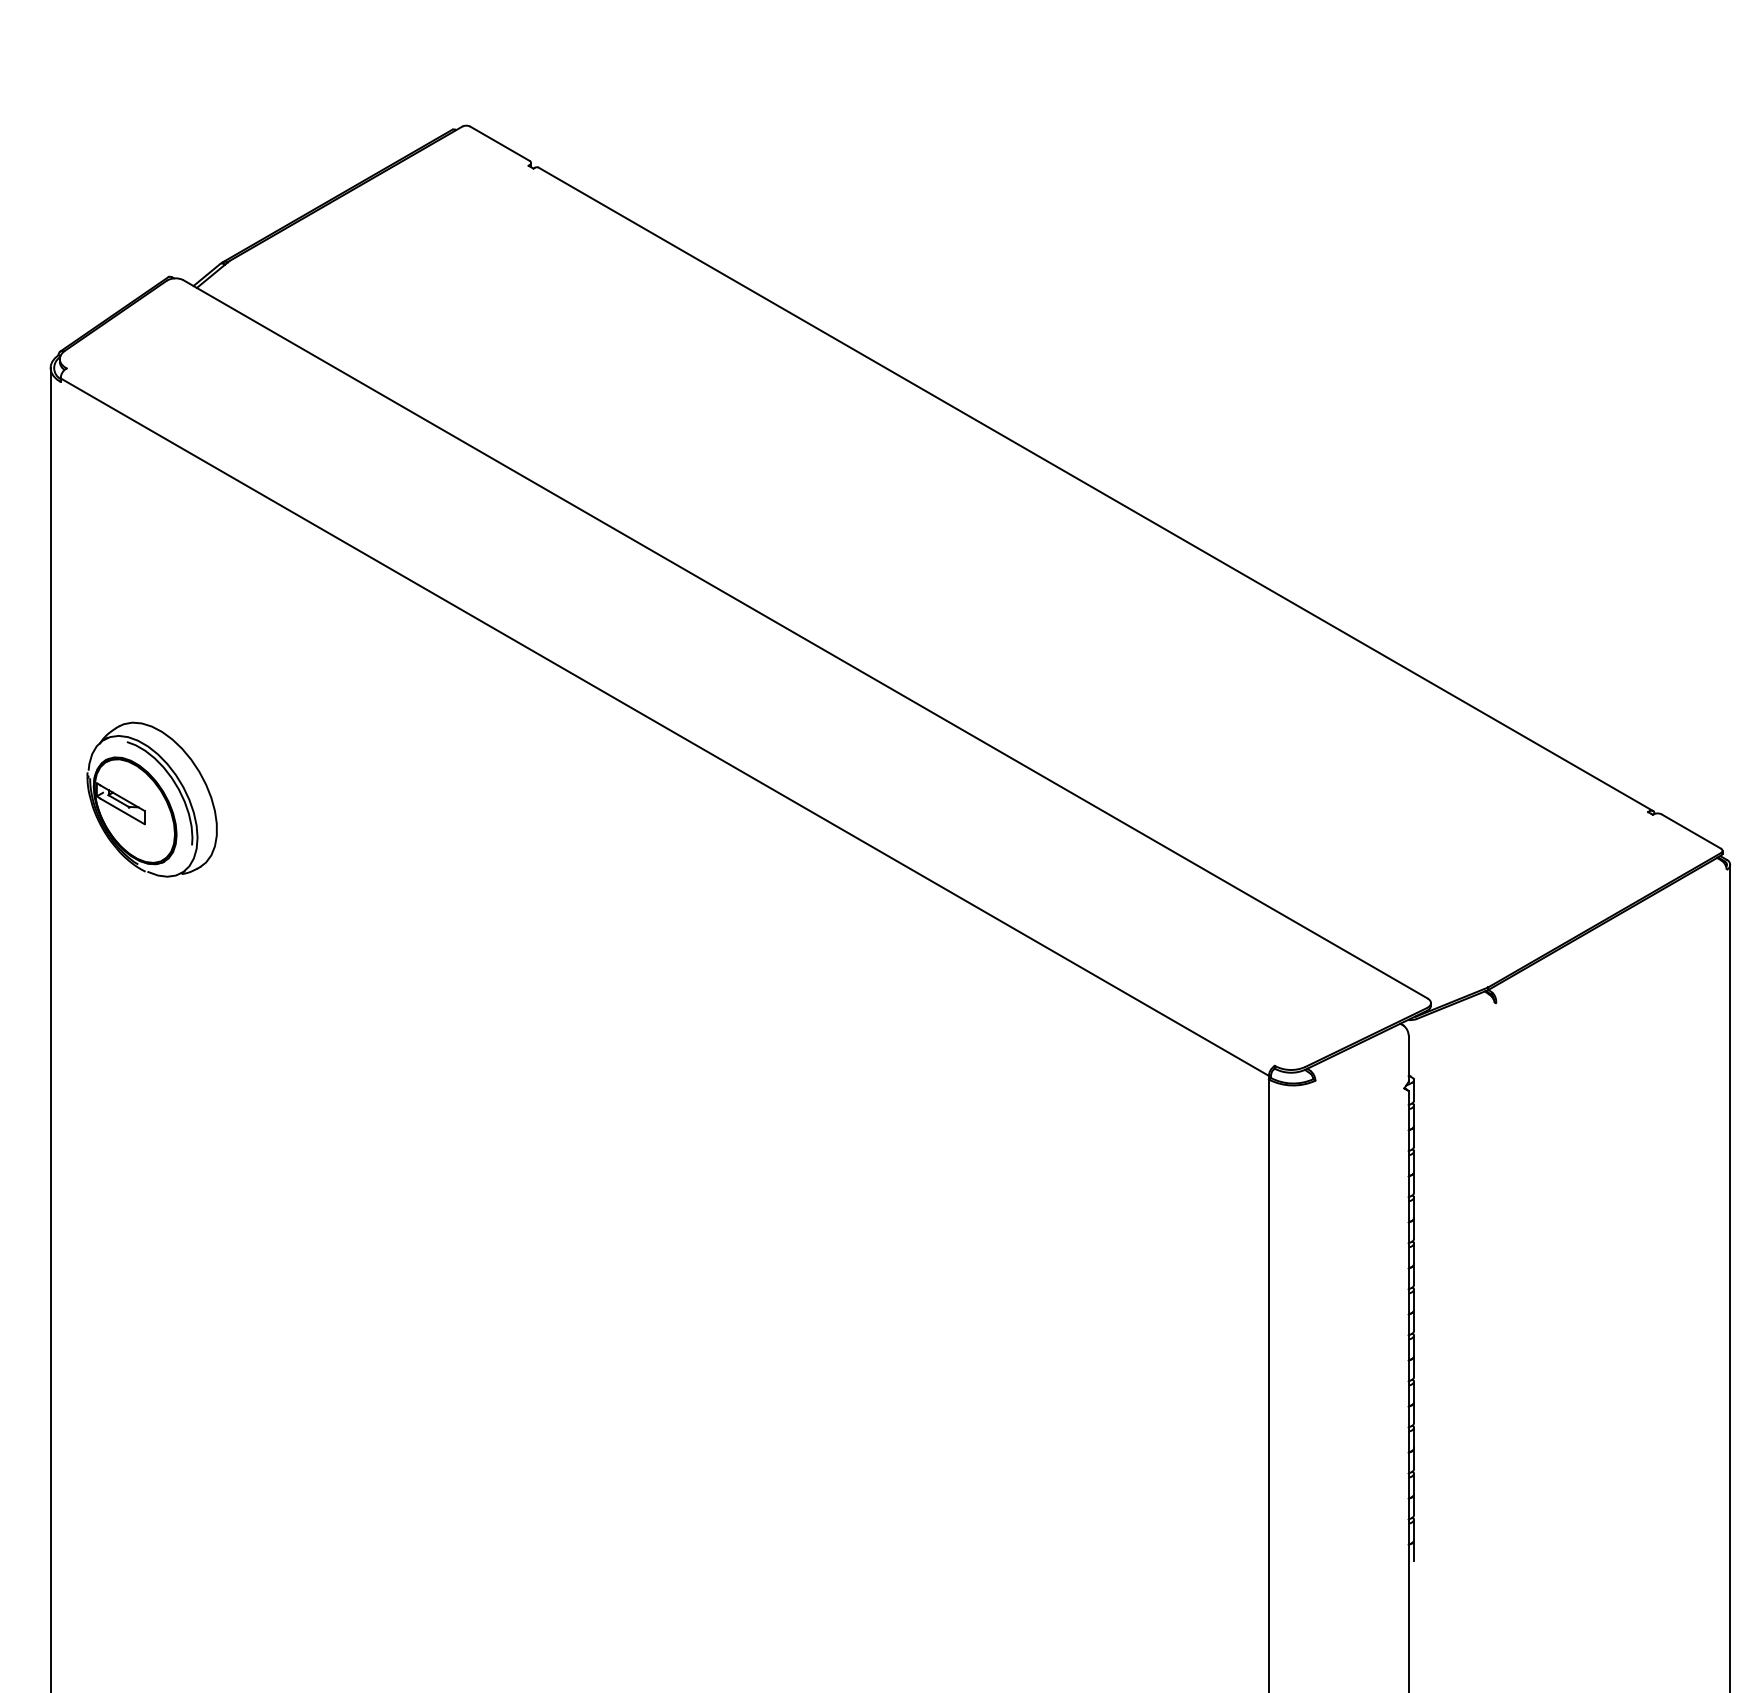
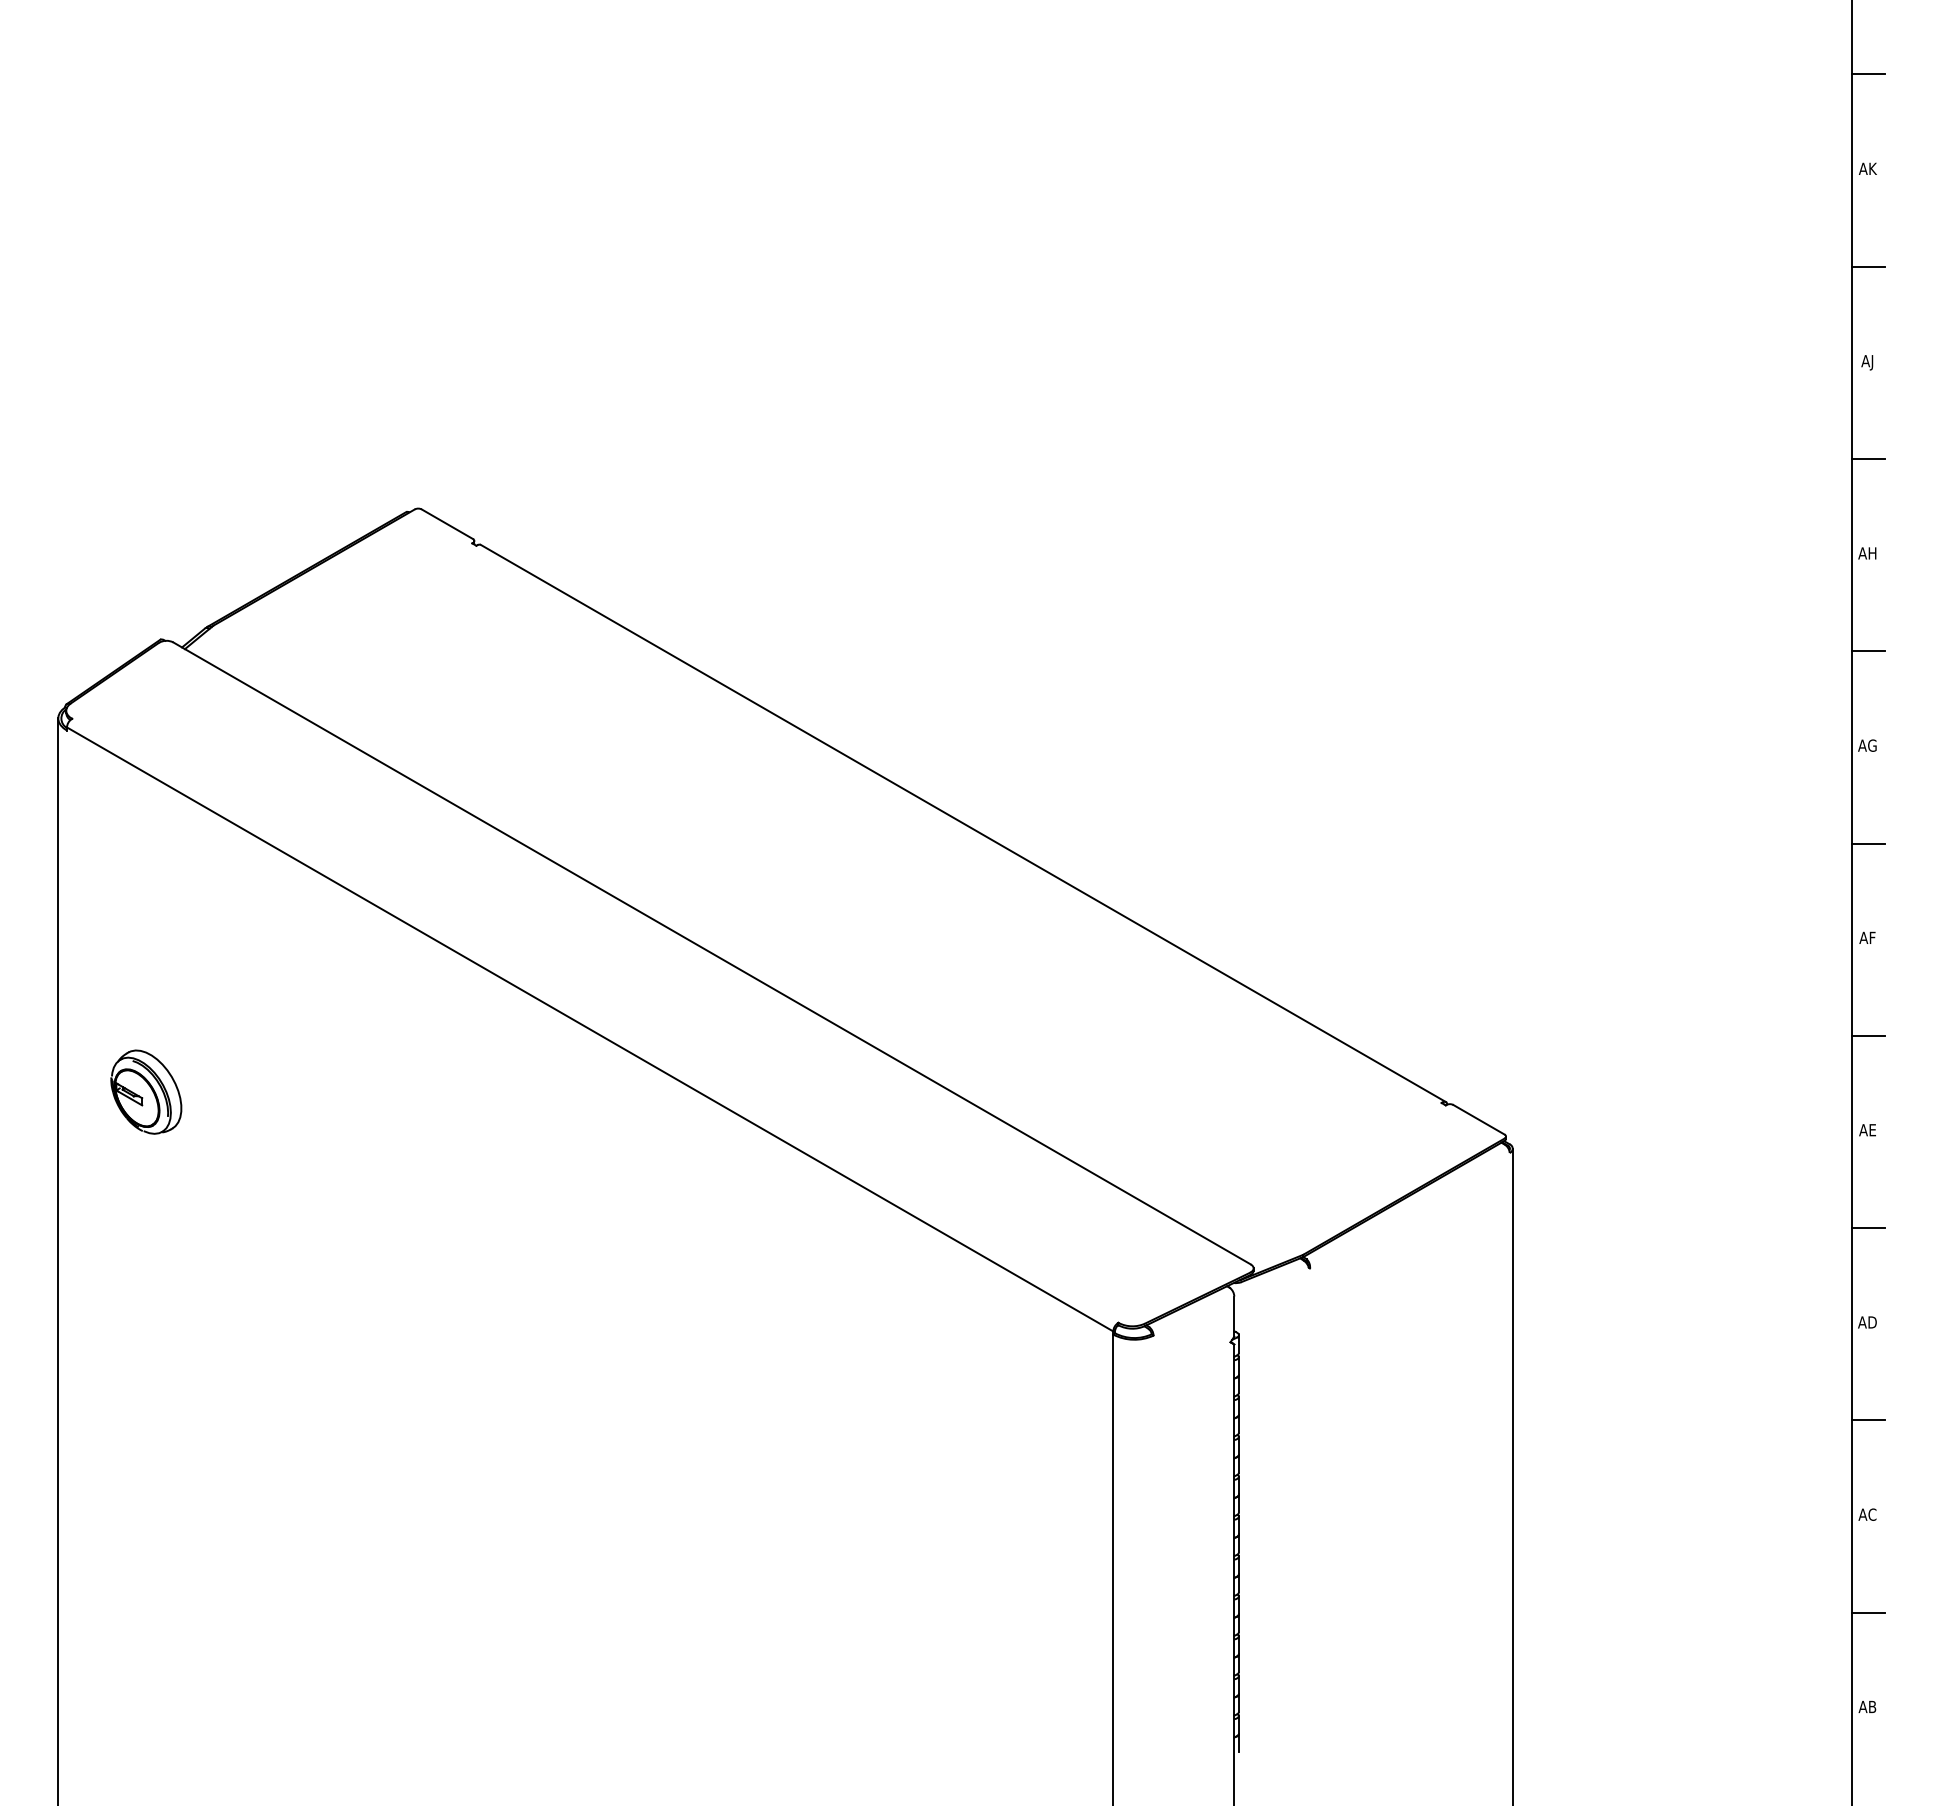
part: (152, 798) -> (146, 1091), size x0.62

